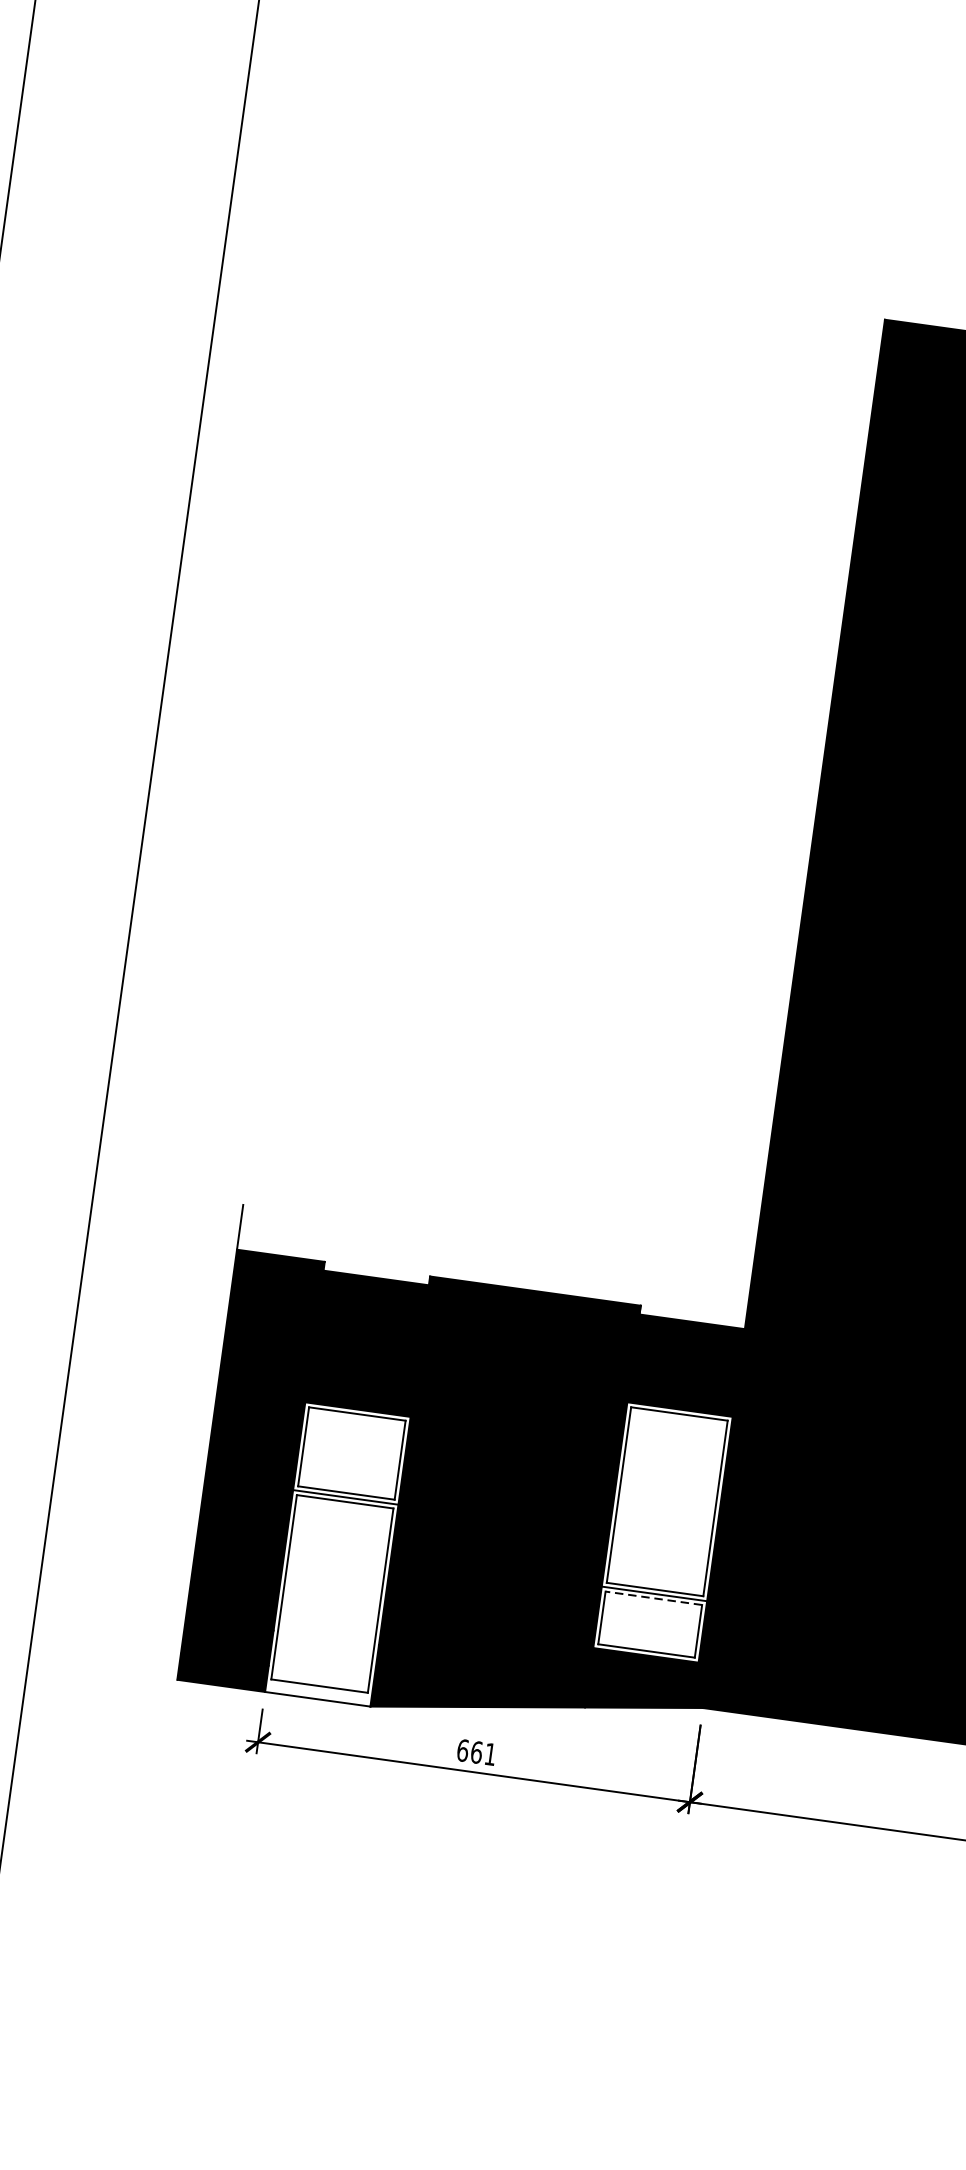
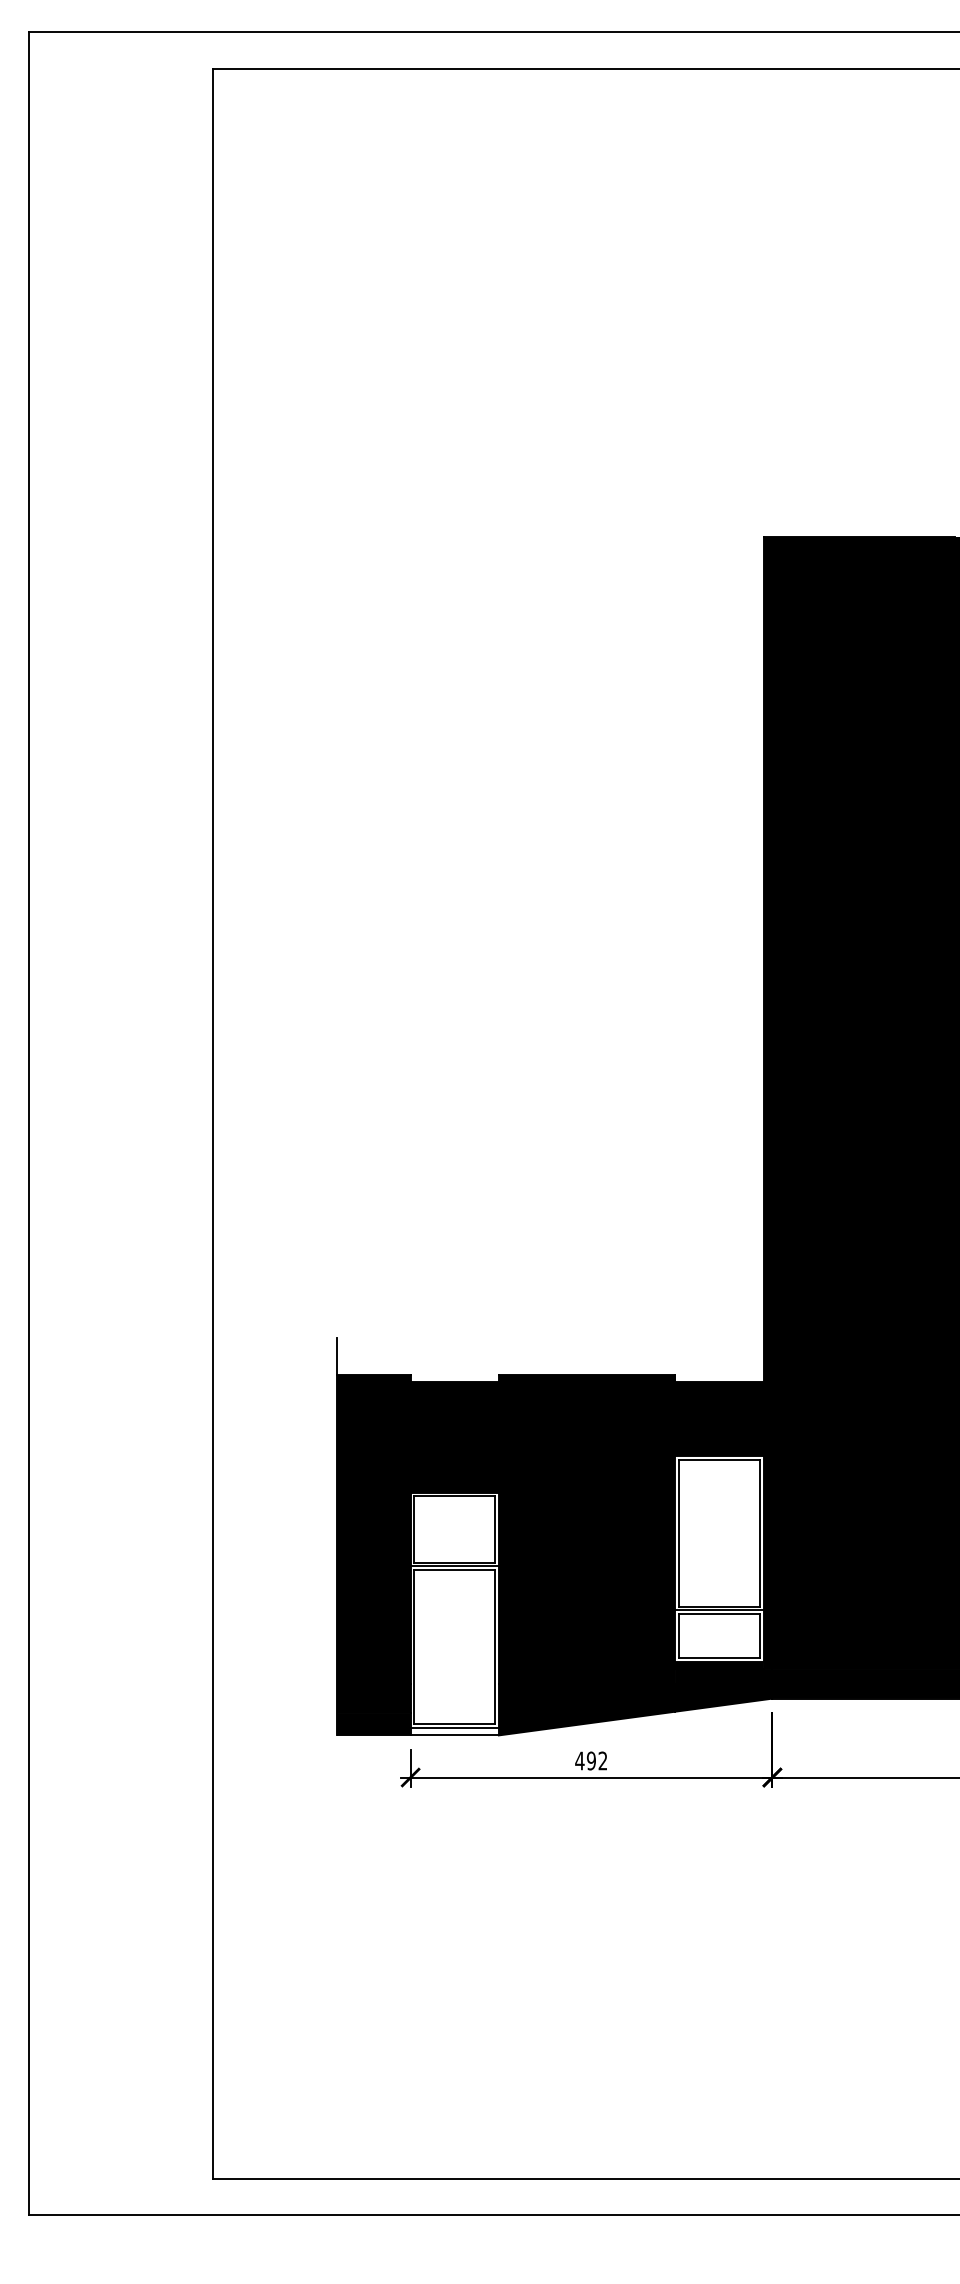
line: (652, 1598) -> (718, 1614), dashed -> solid
line: (318, 1690) -> (454, 1728), added
text: (476, 1751) -> (591, 1760), 661 -> 492

